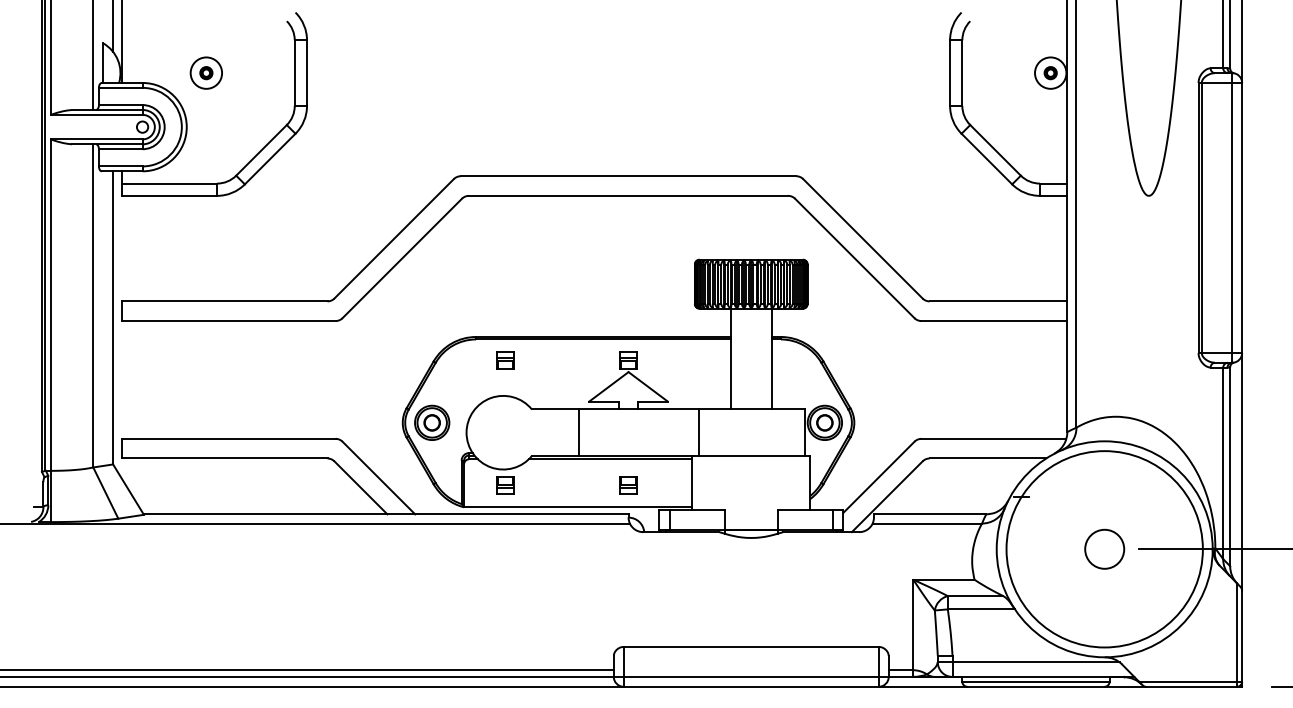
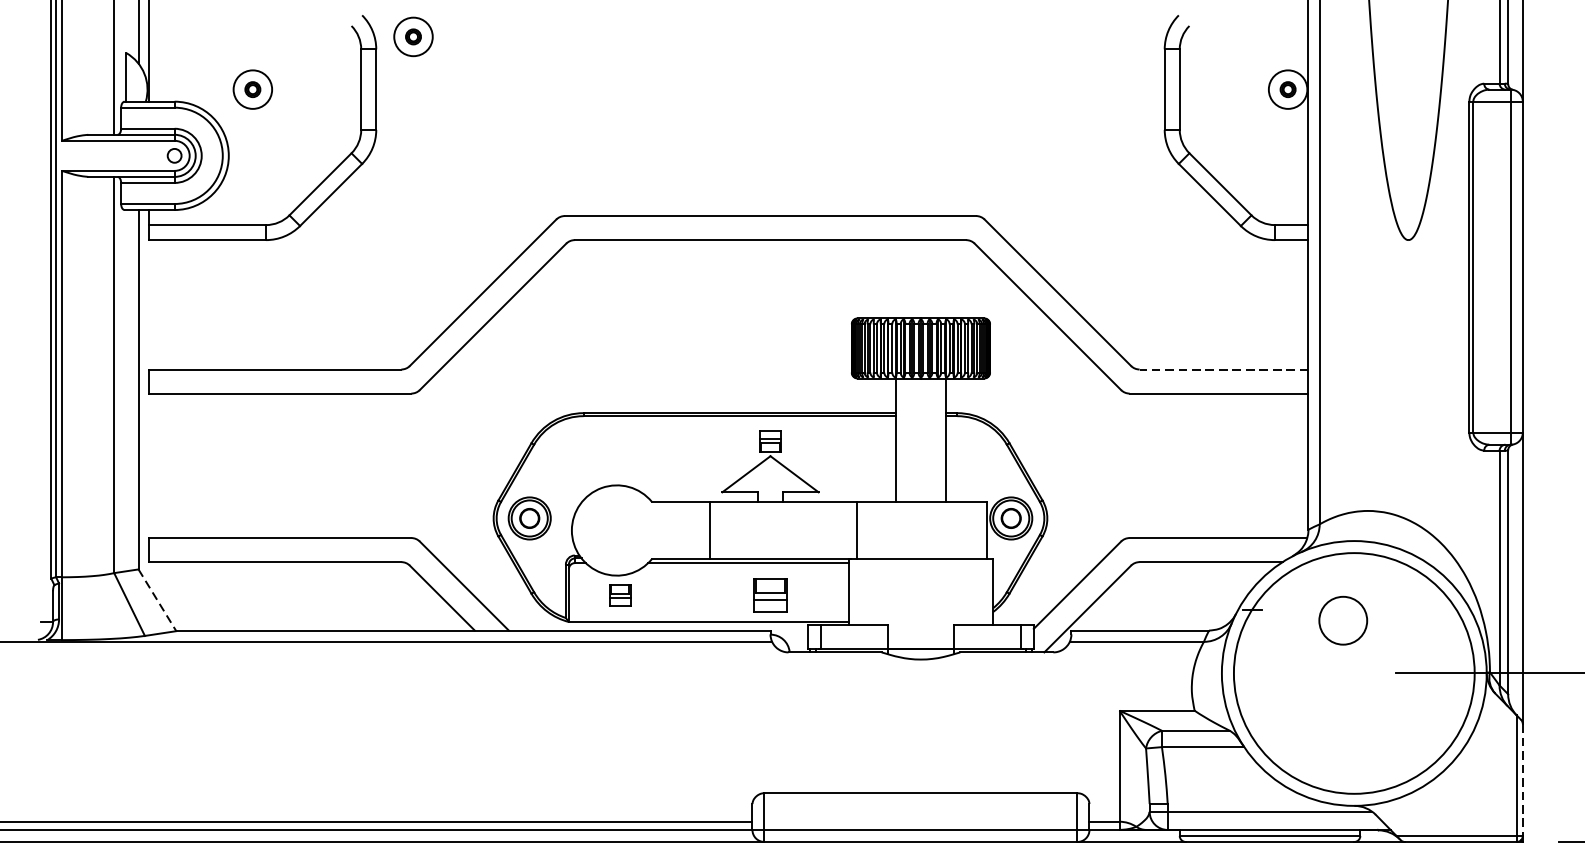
part: (336, 29) -> (412, 36), added
line: (998, 301) -> (1224, 369), solid -> dashed
part: (505, 360) -> (619, 441), removed
part: (628, 485) -> (770, 595), size x1.6
line: (128, 489) -> (157, 600), solid -> dashed
circle: (1104, 548) -> (1343, 619), moved
line: (1242, 636) -> (1523, 780), solid -> dashed

